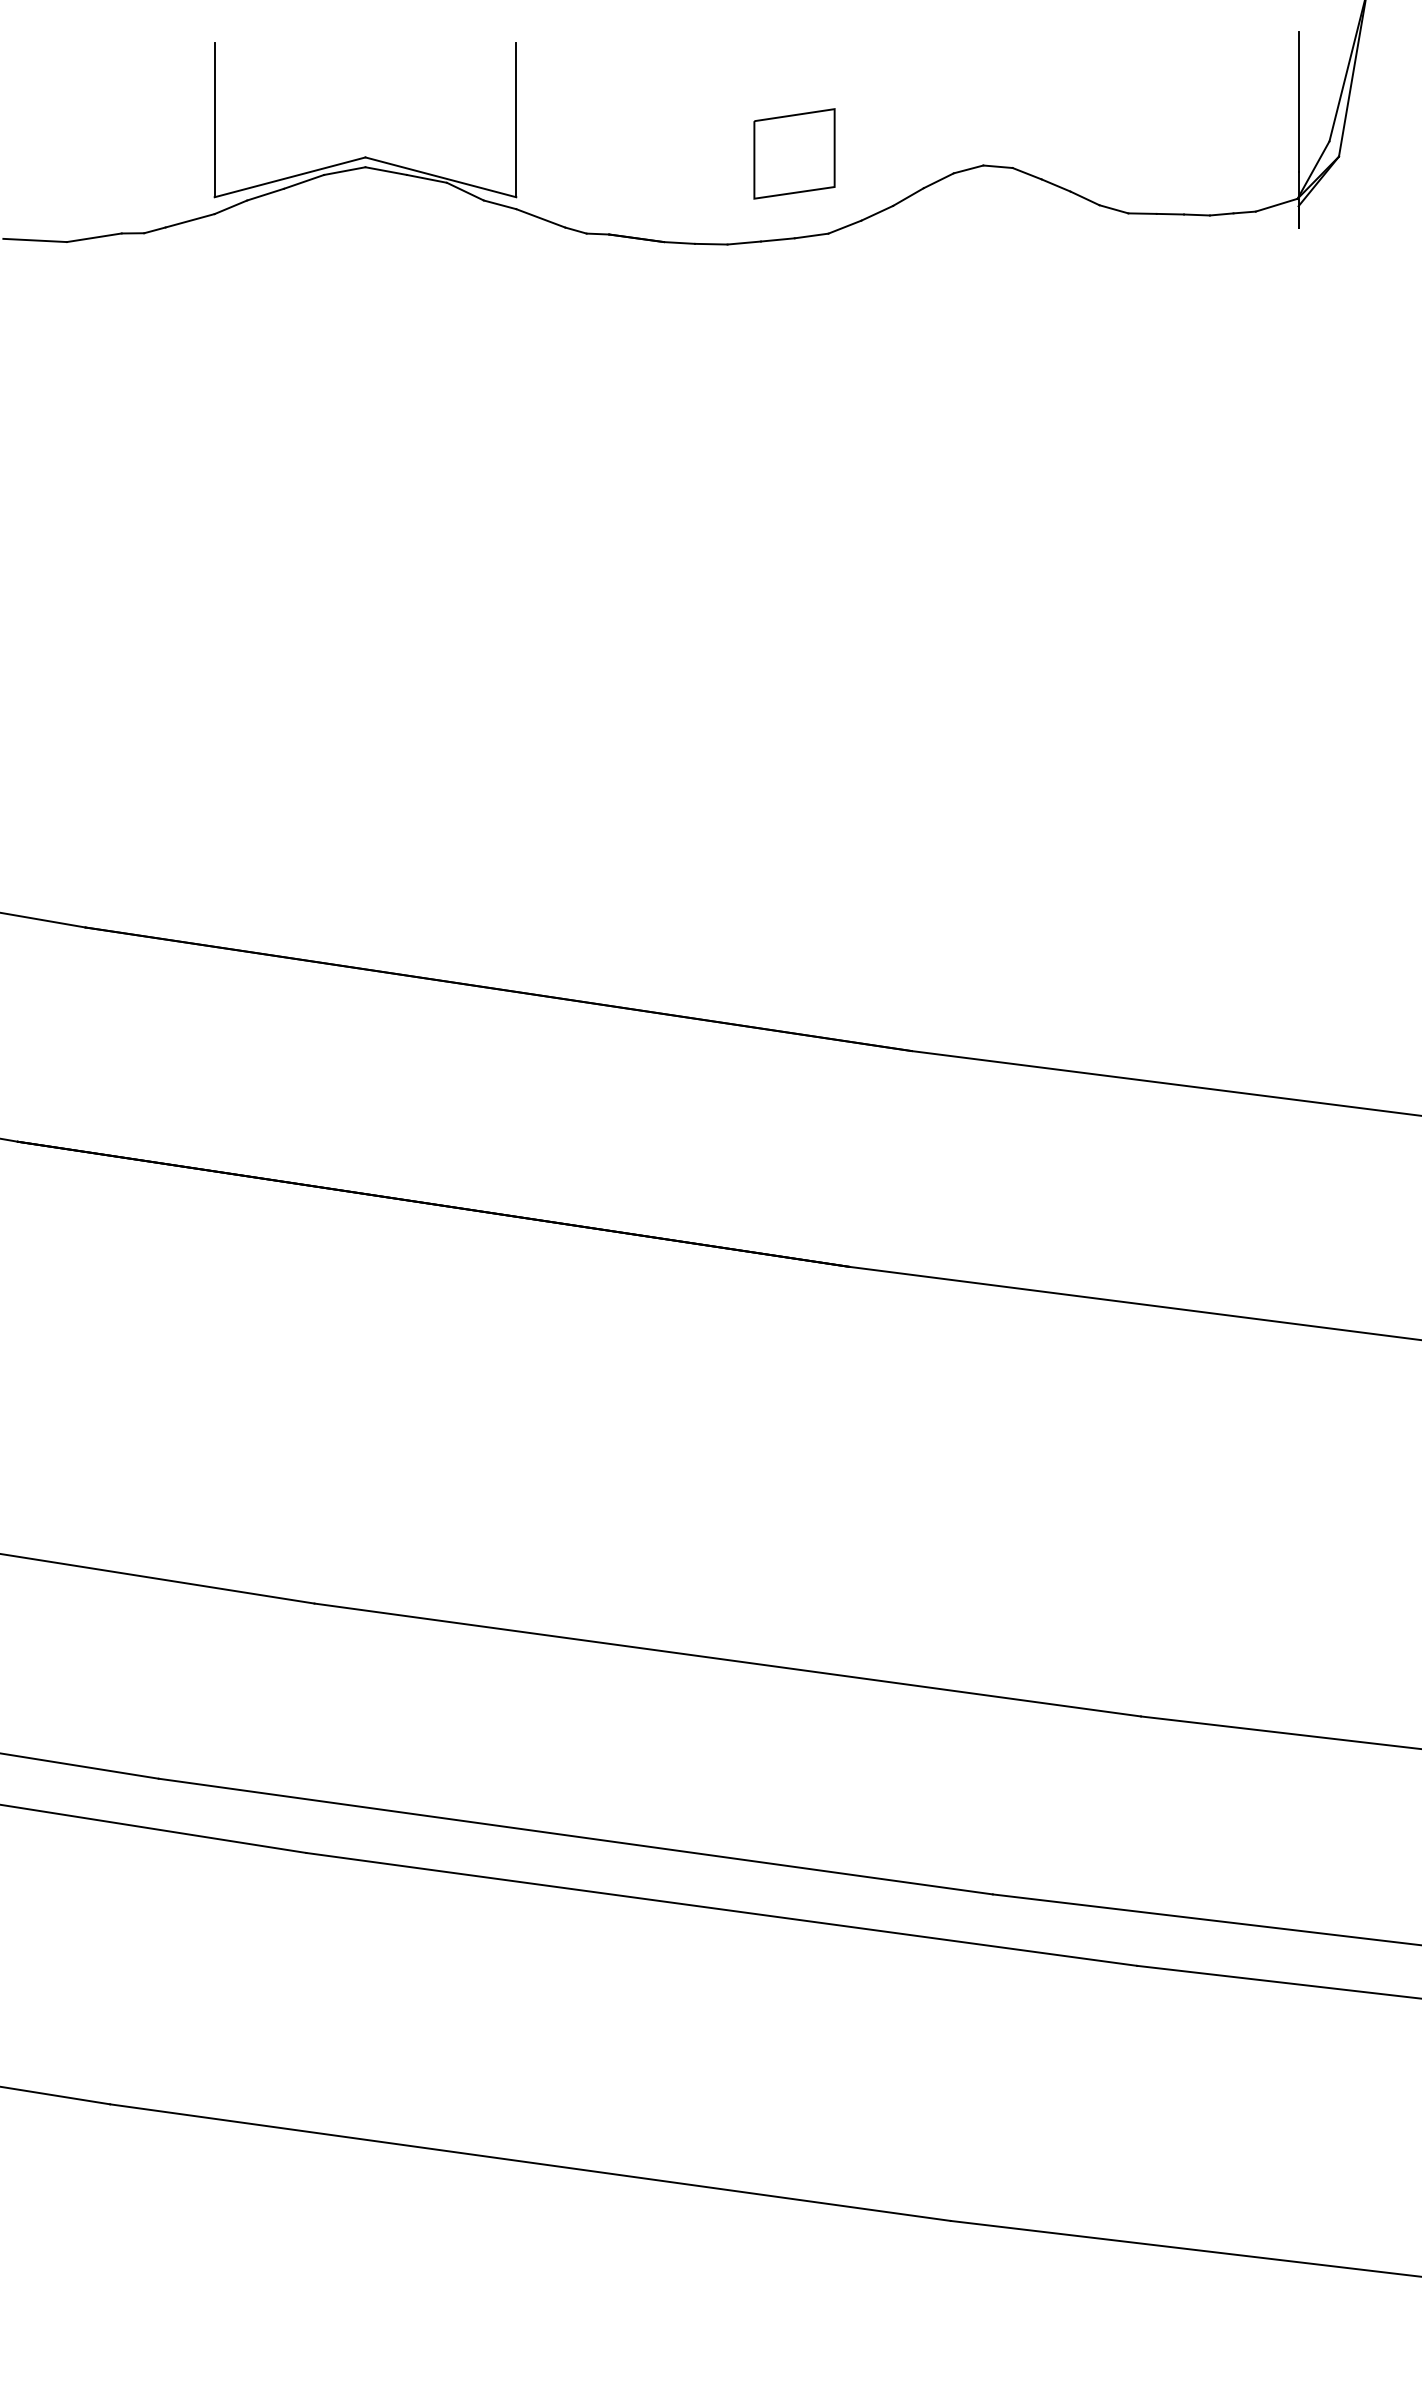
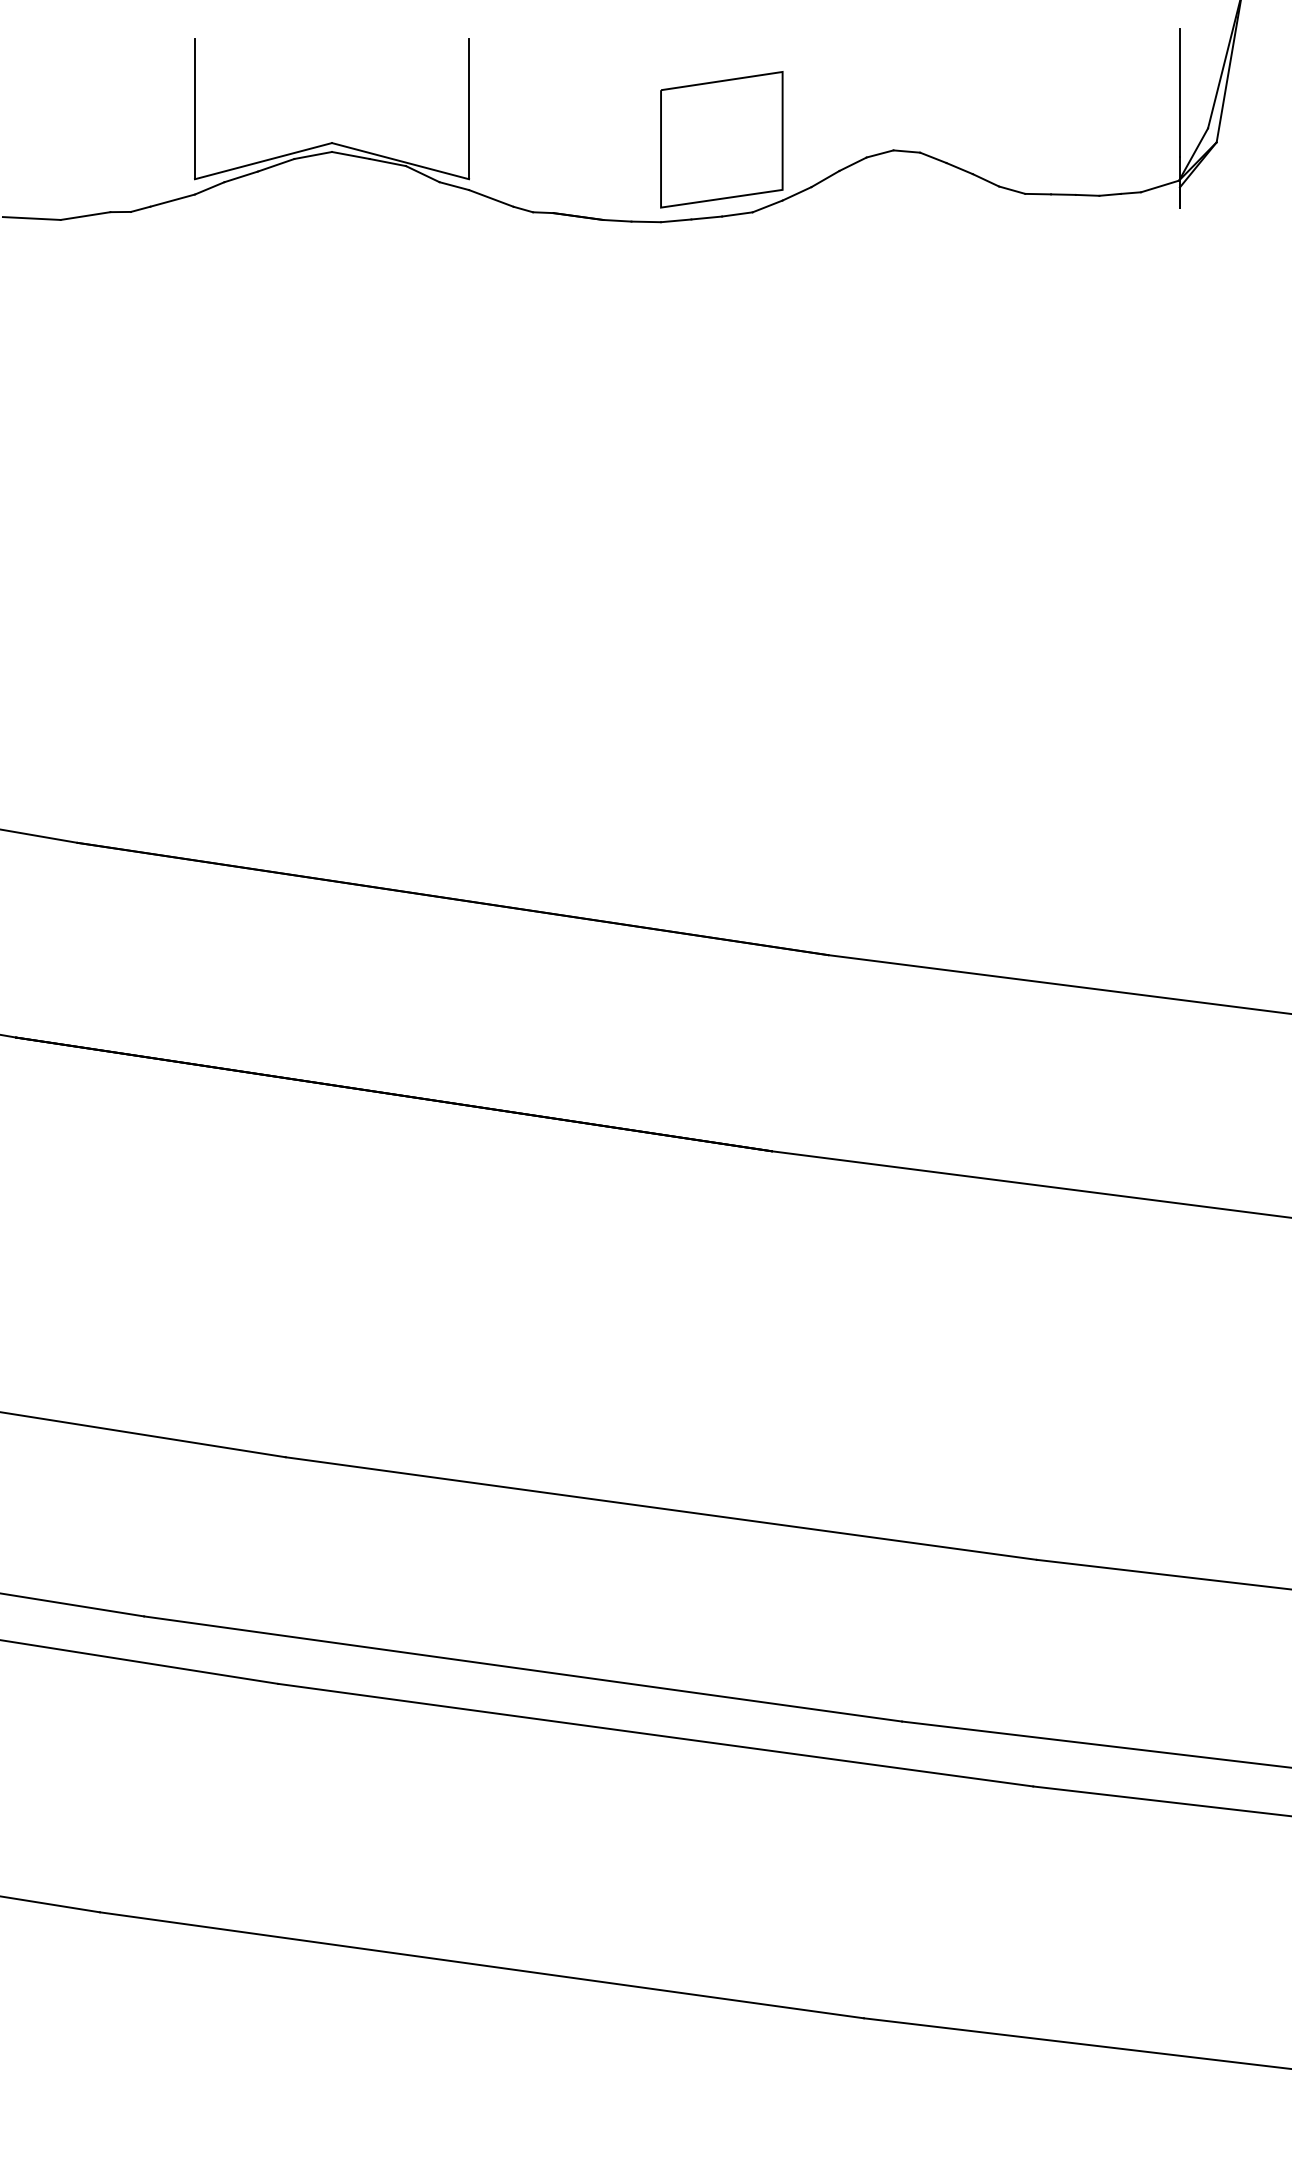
part: (794, 153) -> (721, 139), size x1.67

